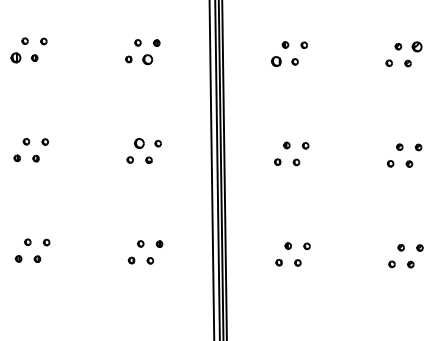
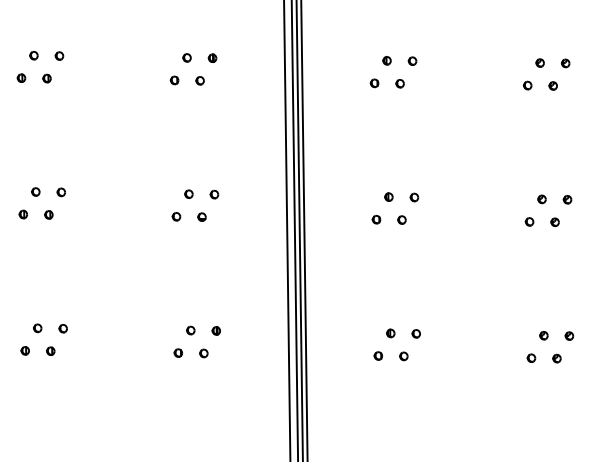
part: (417, 46) -> (565, 63), size x0.62
part: (15, 57) -> (21, 77), size x0.62
part: (147, 59) -> (199, 80), size x0.62
part: (276, 61) -> (374, 83), size x0.62
part: (139, 142) -> (188, 193), size x0.62

